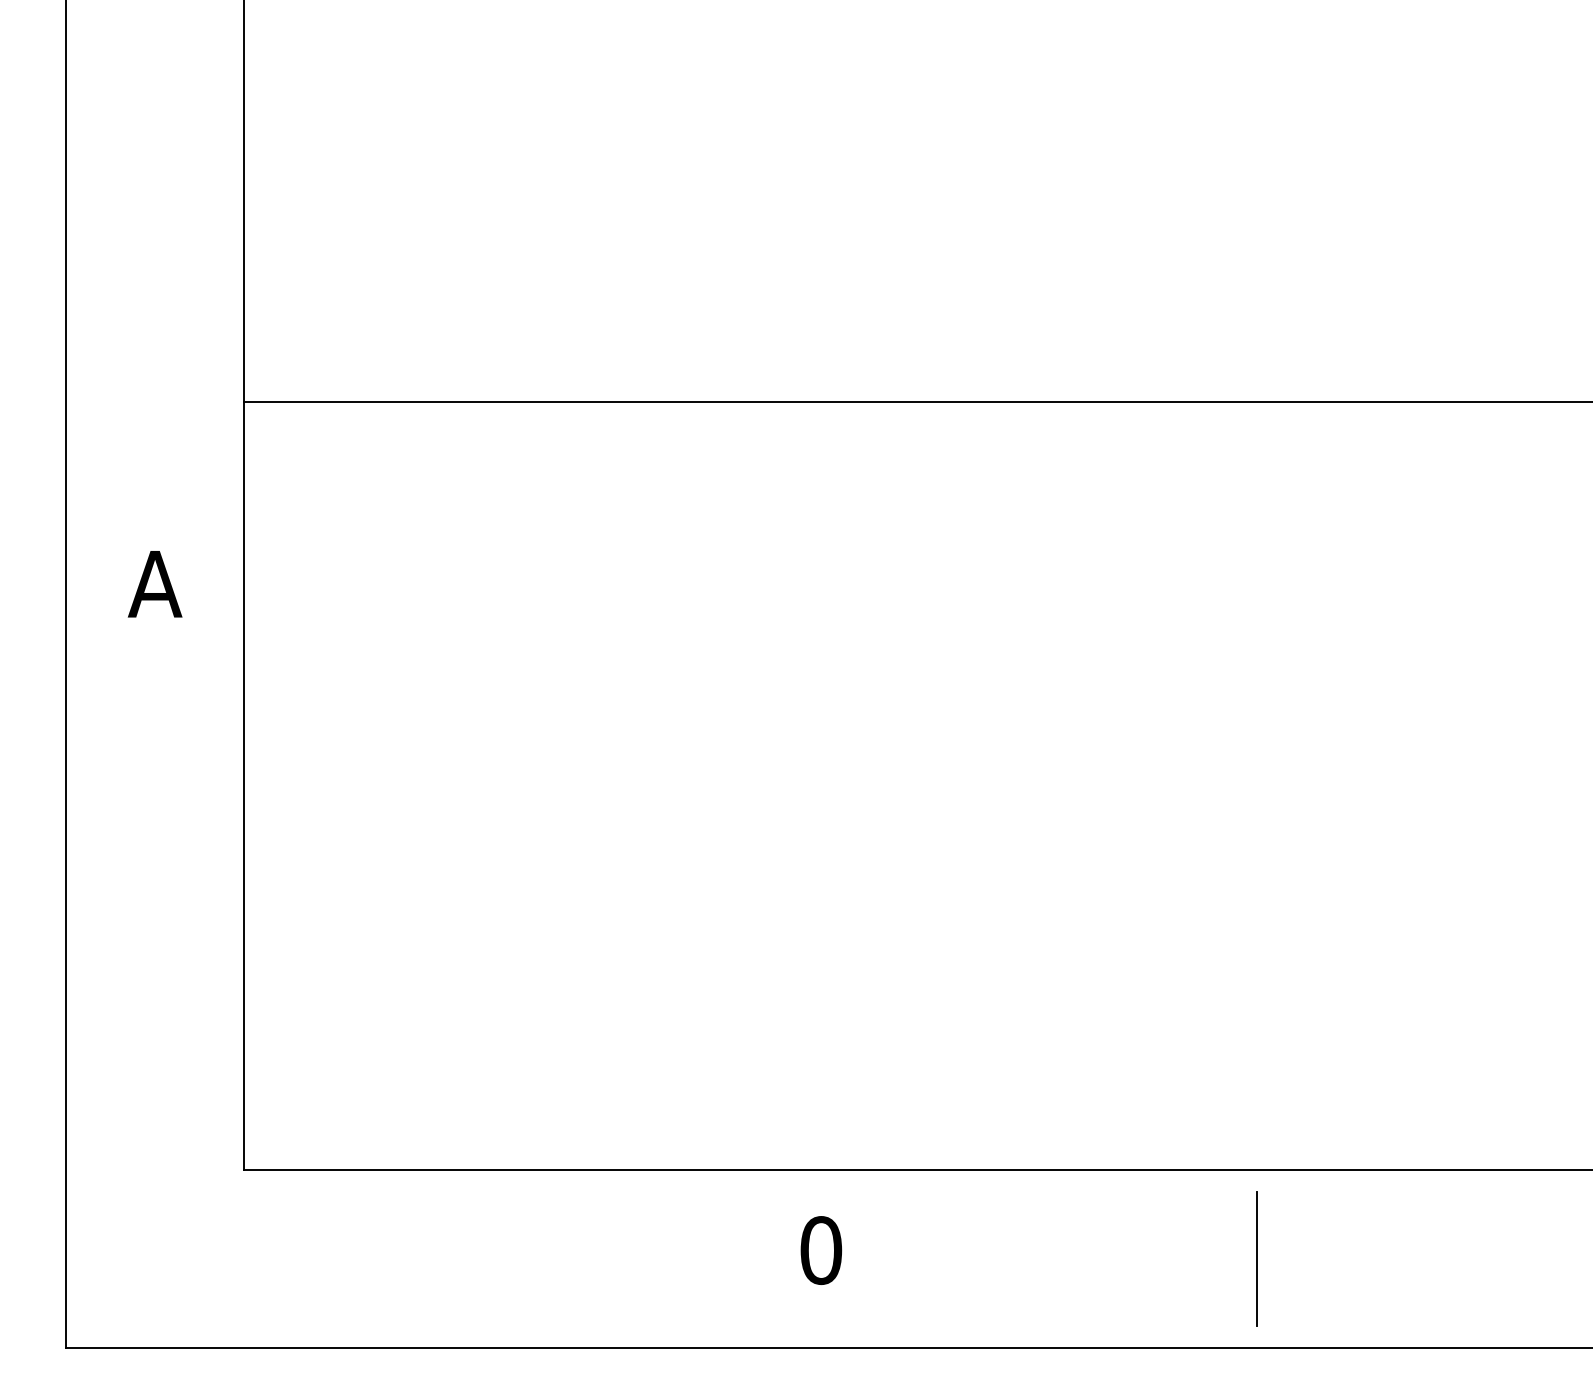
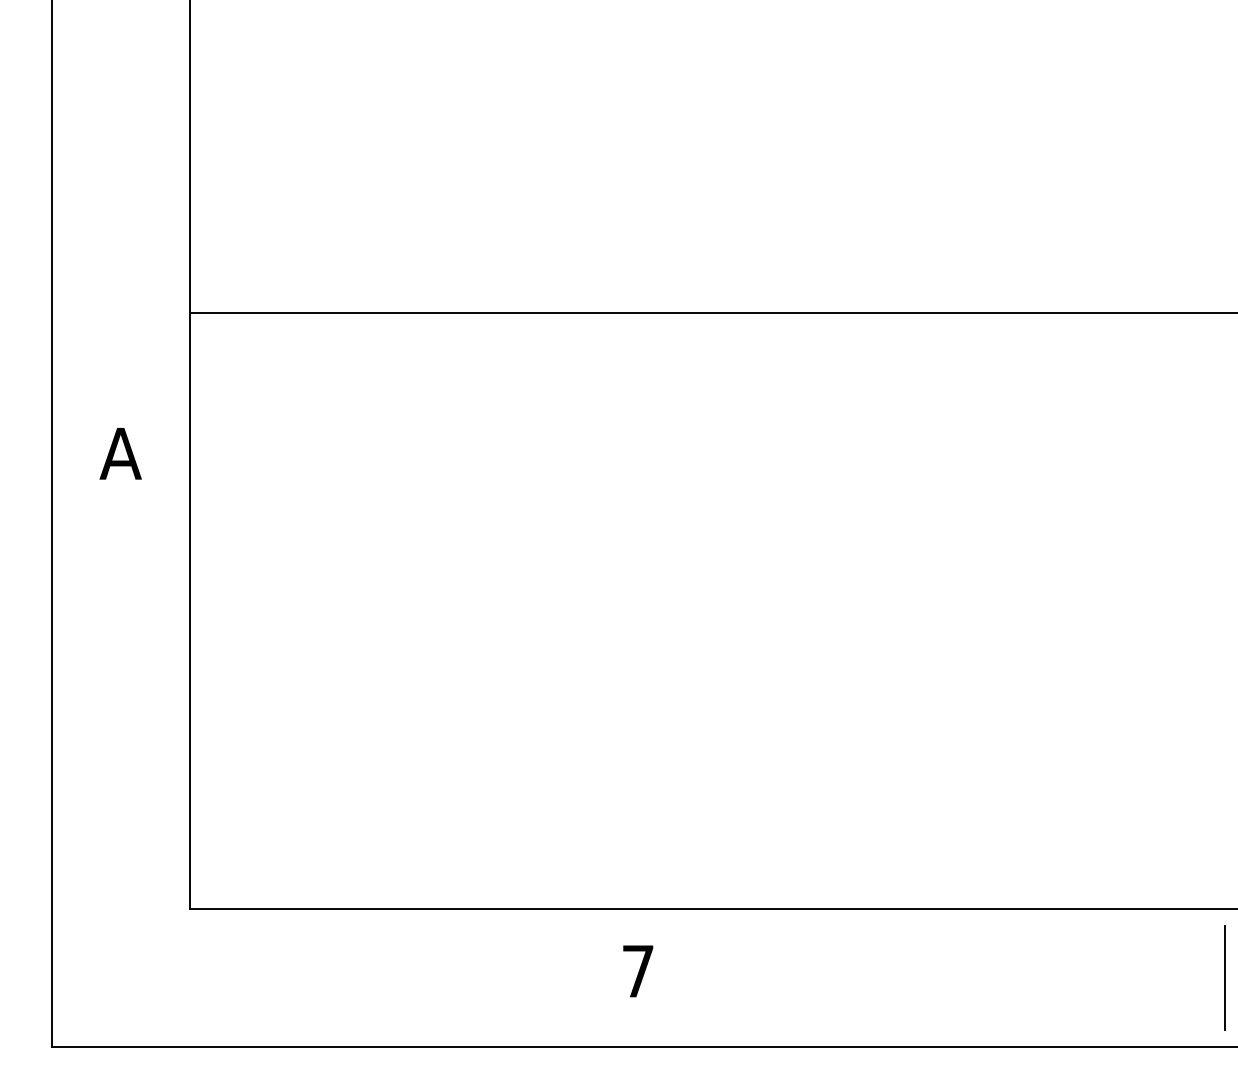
text: (821, 1250) -> (638, 971), 0 -> 7
line: (1256, 1258) -> (1224, 977), moved

